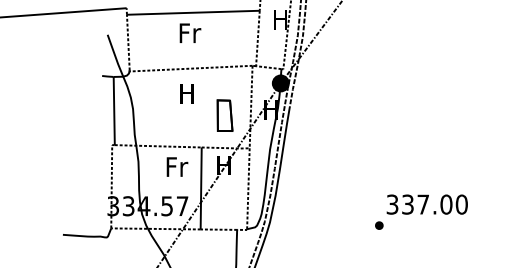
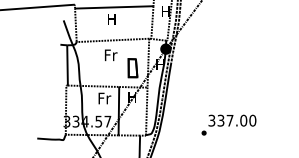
text: (190, 33) -> (112, 19), Fr -> H
text: (186, 94) -> (110, 55), H -> Fr
text: (420, 211) -> (228, 124), moved

